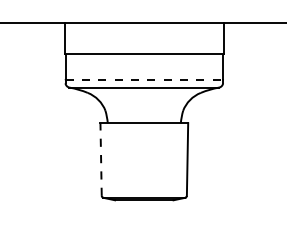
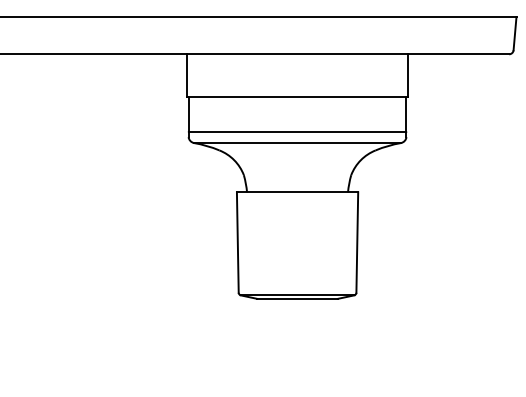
line: (144, 79) -> (297, 132), dashed -> solid
line: (100, 159) -> (237, 242), dashed -> solid

